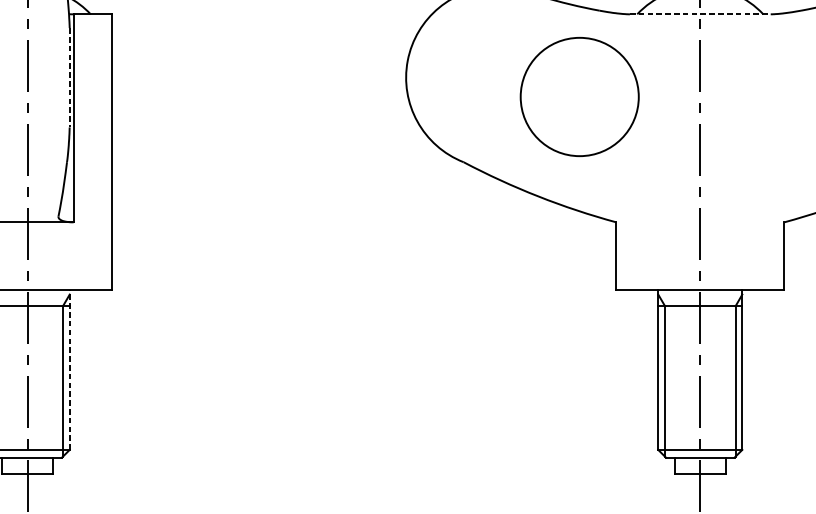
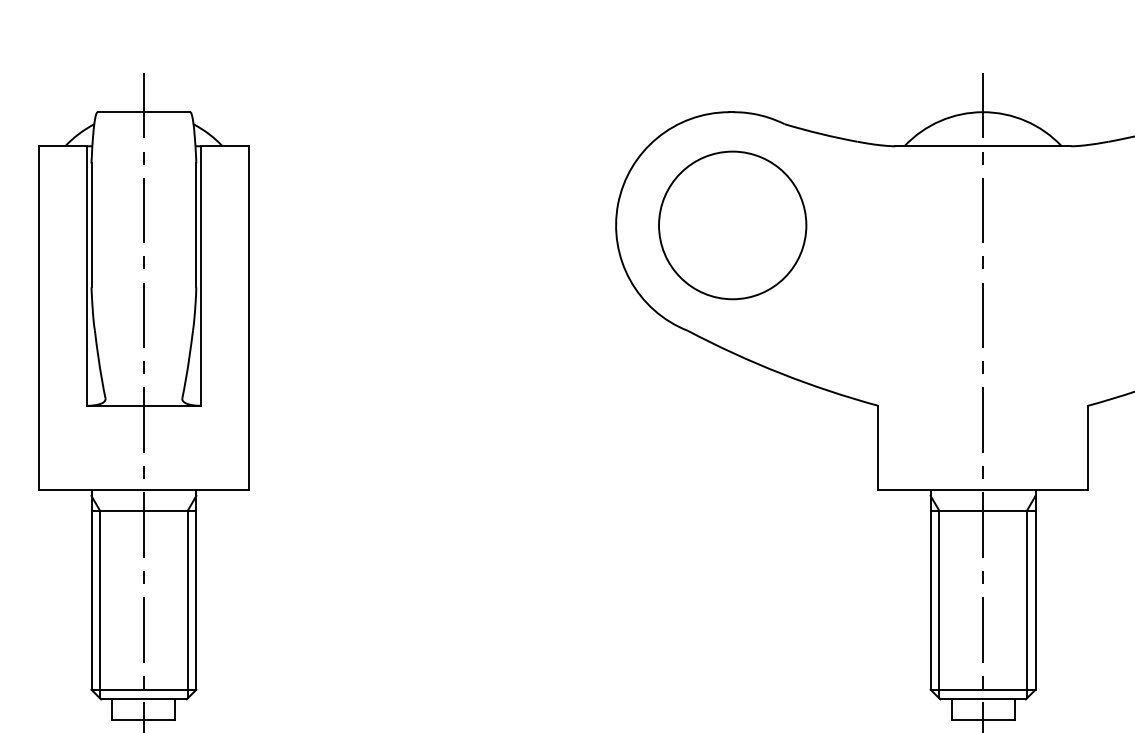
line: (700, 14) -> (983, 146), dashed -> solid
line: (69, 77) -> (196, 225), dashed -> solid
part: (579, 97) -> (732, 225), moved
line: (69, 369) -> (196, 589), dashed -> solid

